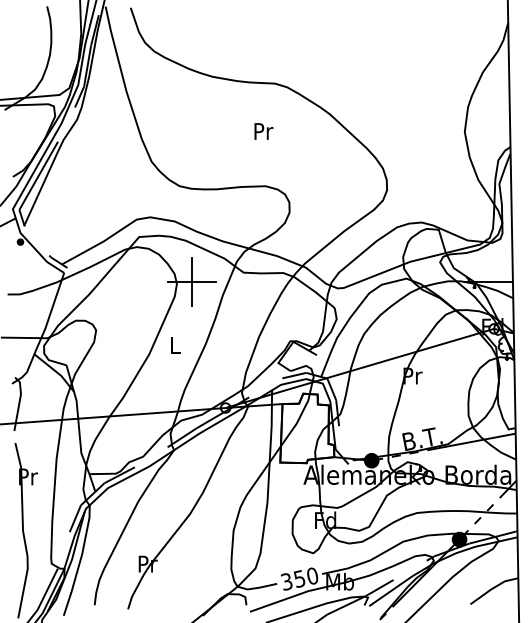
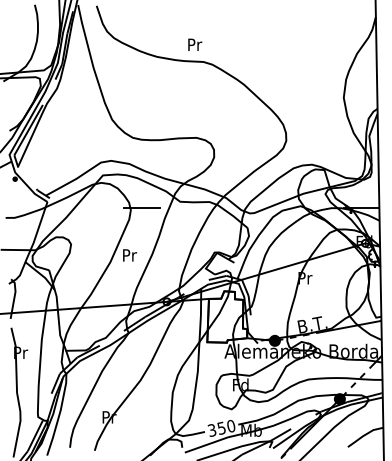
text: (263, 131) -> (194, 44), moved
line: (191, 281) -> (141, 208), removed
text: (175, 344) -> (129, 254), L -> Pr

